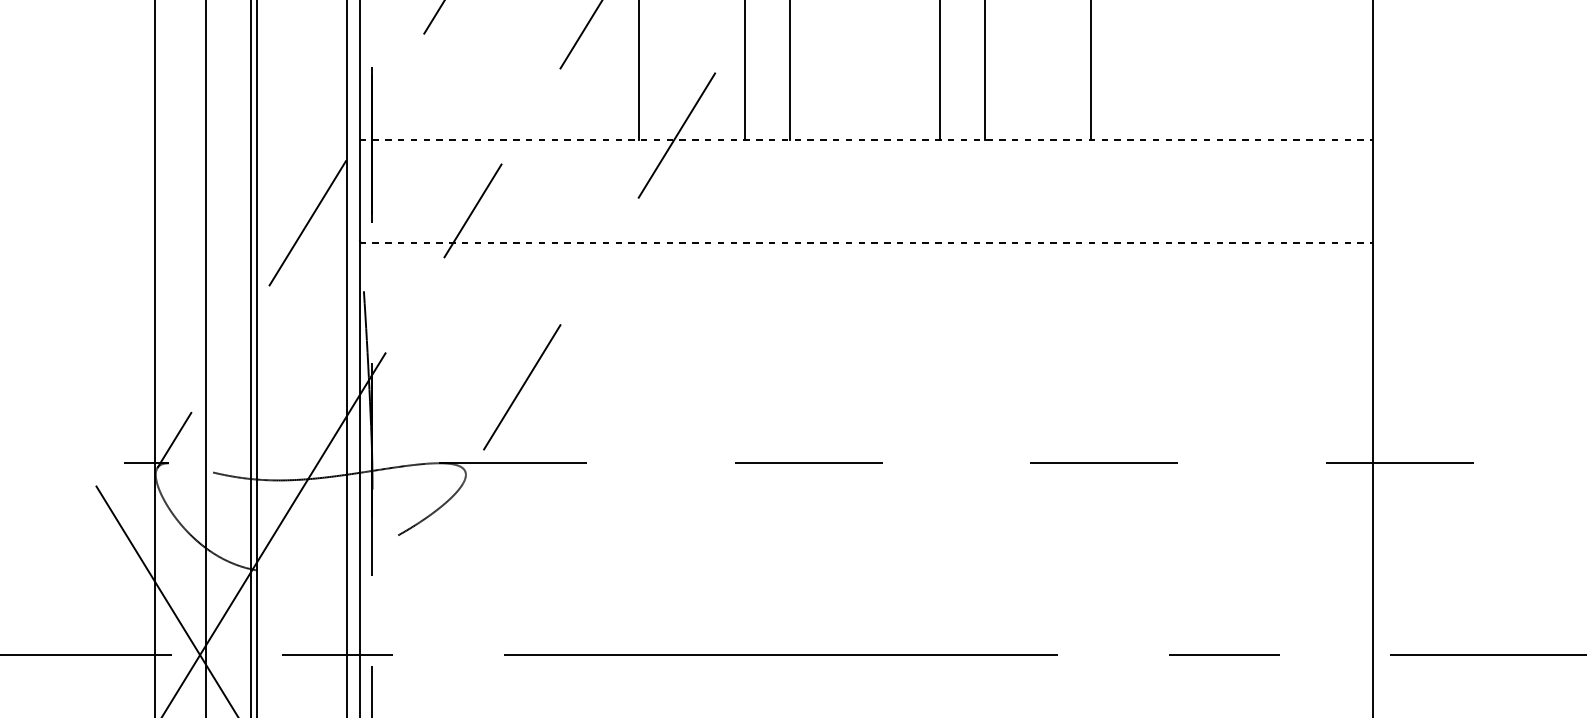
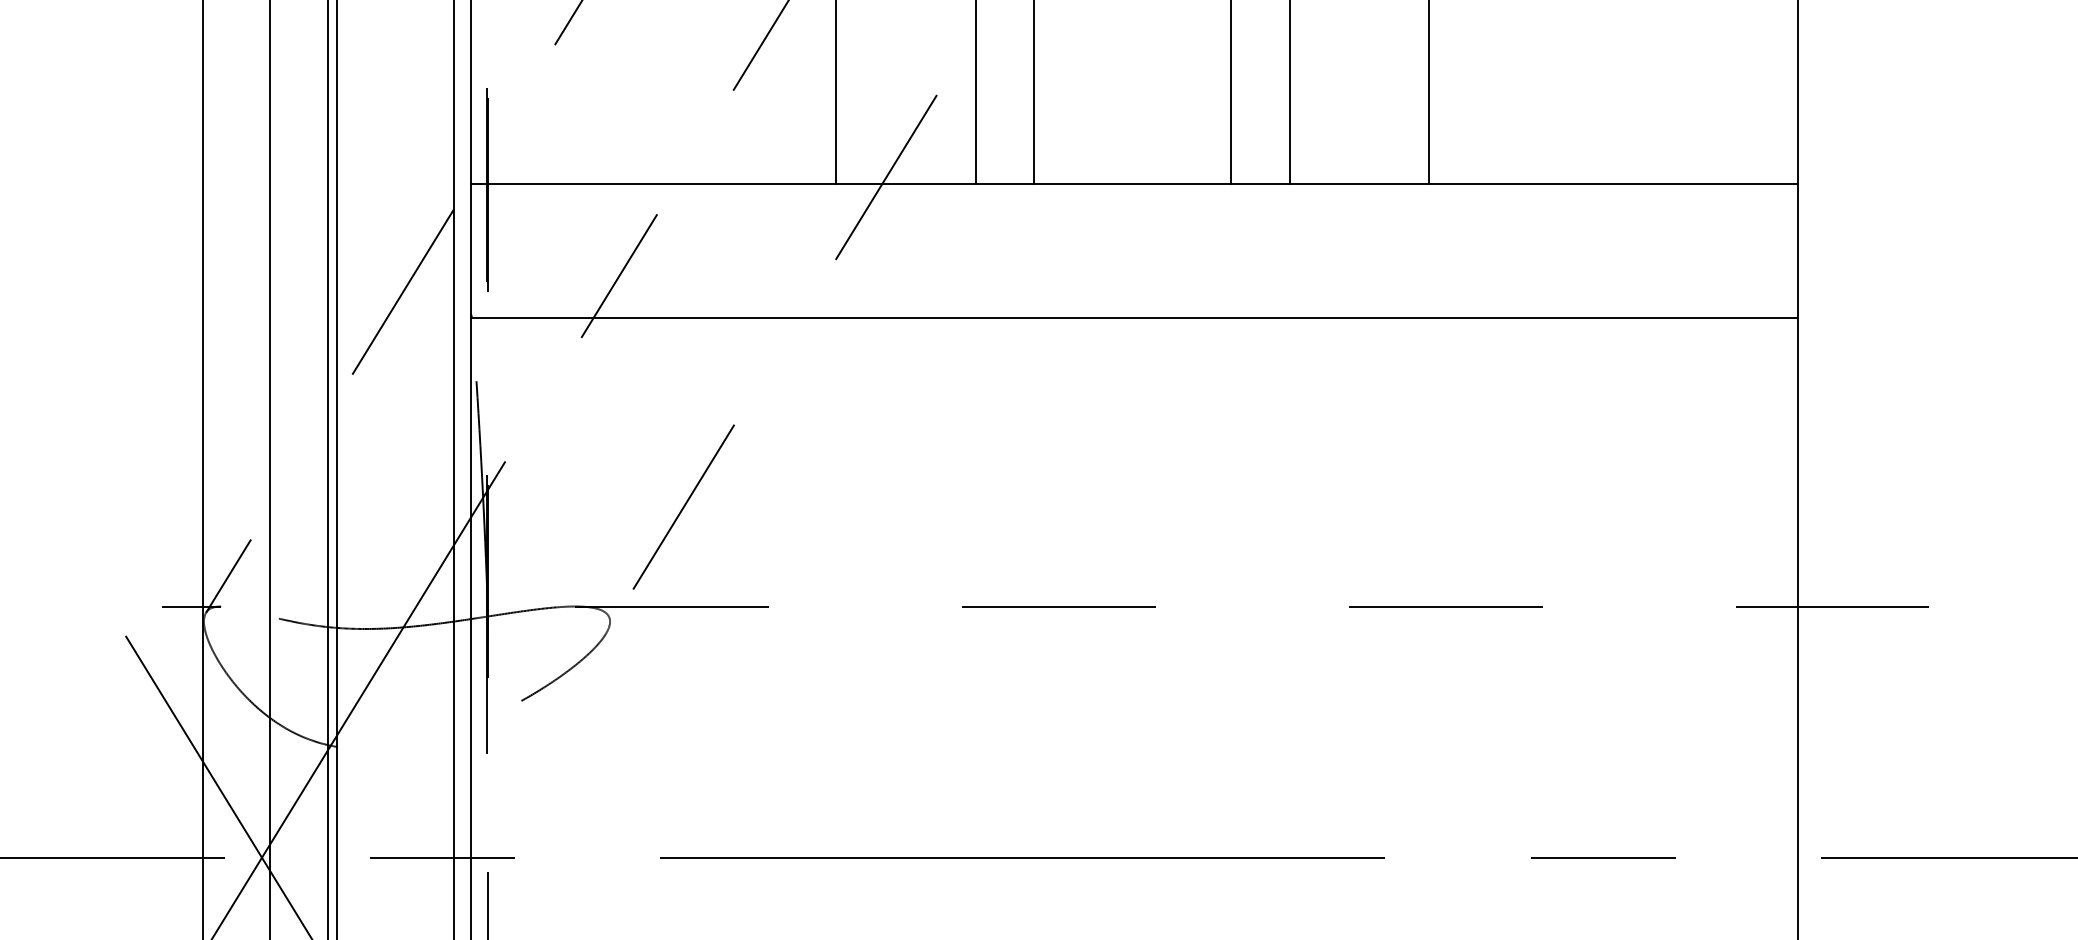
line: (866, 140) -> (1134, 183), dashed -> solid
line: (866, 242) -> (1134, 317), dashed -> solid

